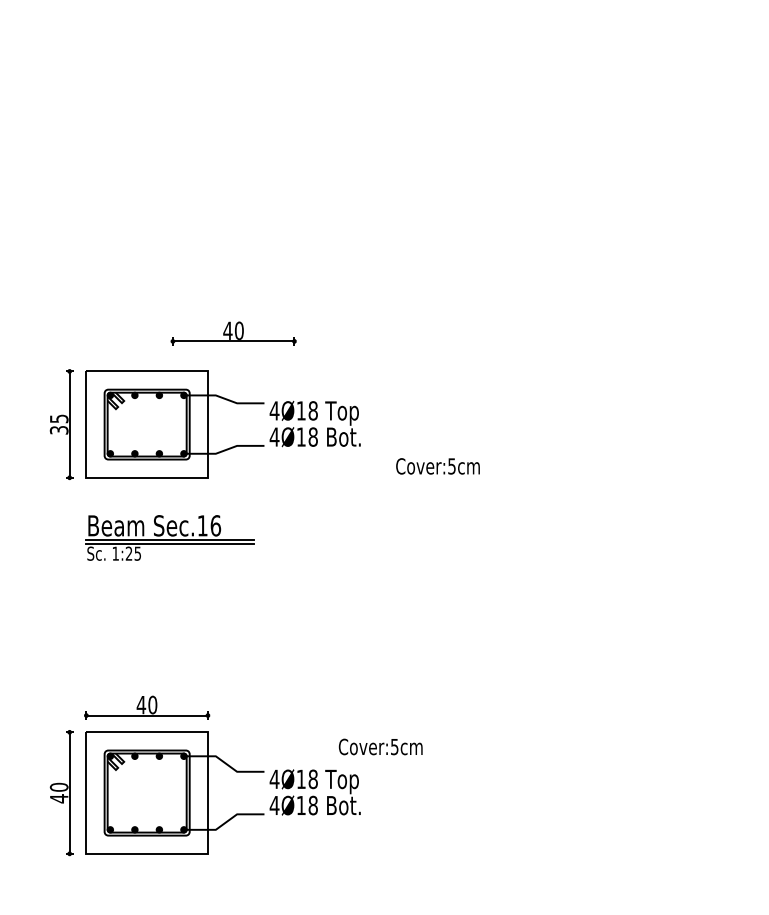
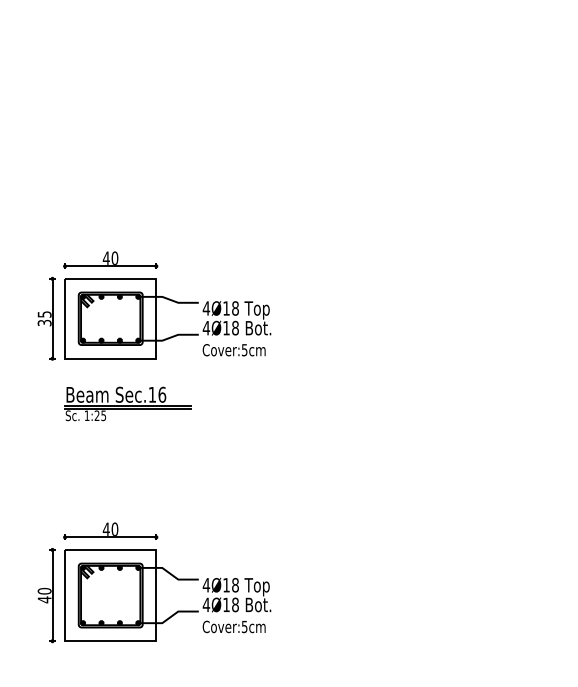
part: (233, 332) -> (110, 259), moved
text: (437, 466) -> (233, 350), moved
text: (379, 746) -> (233, 626), moved

